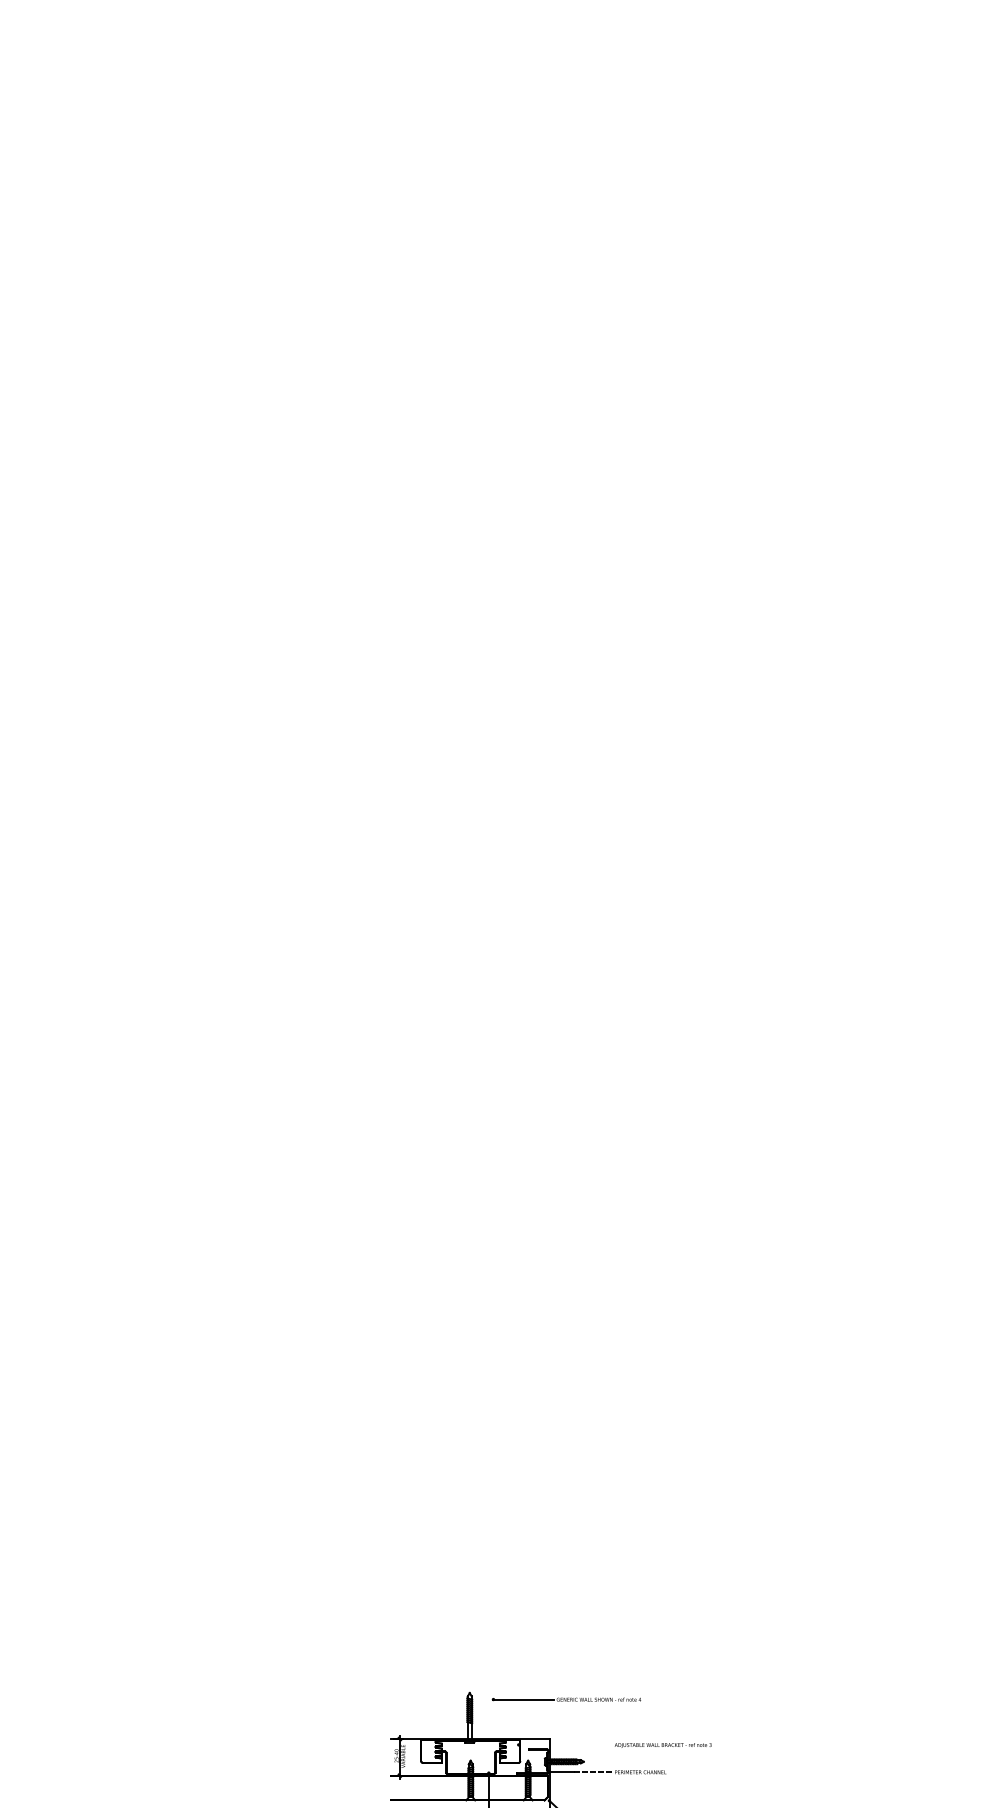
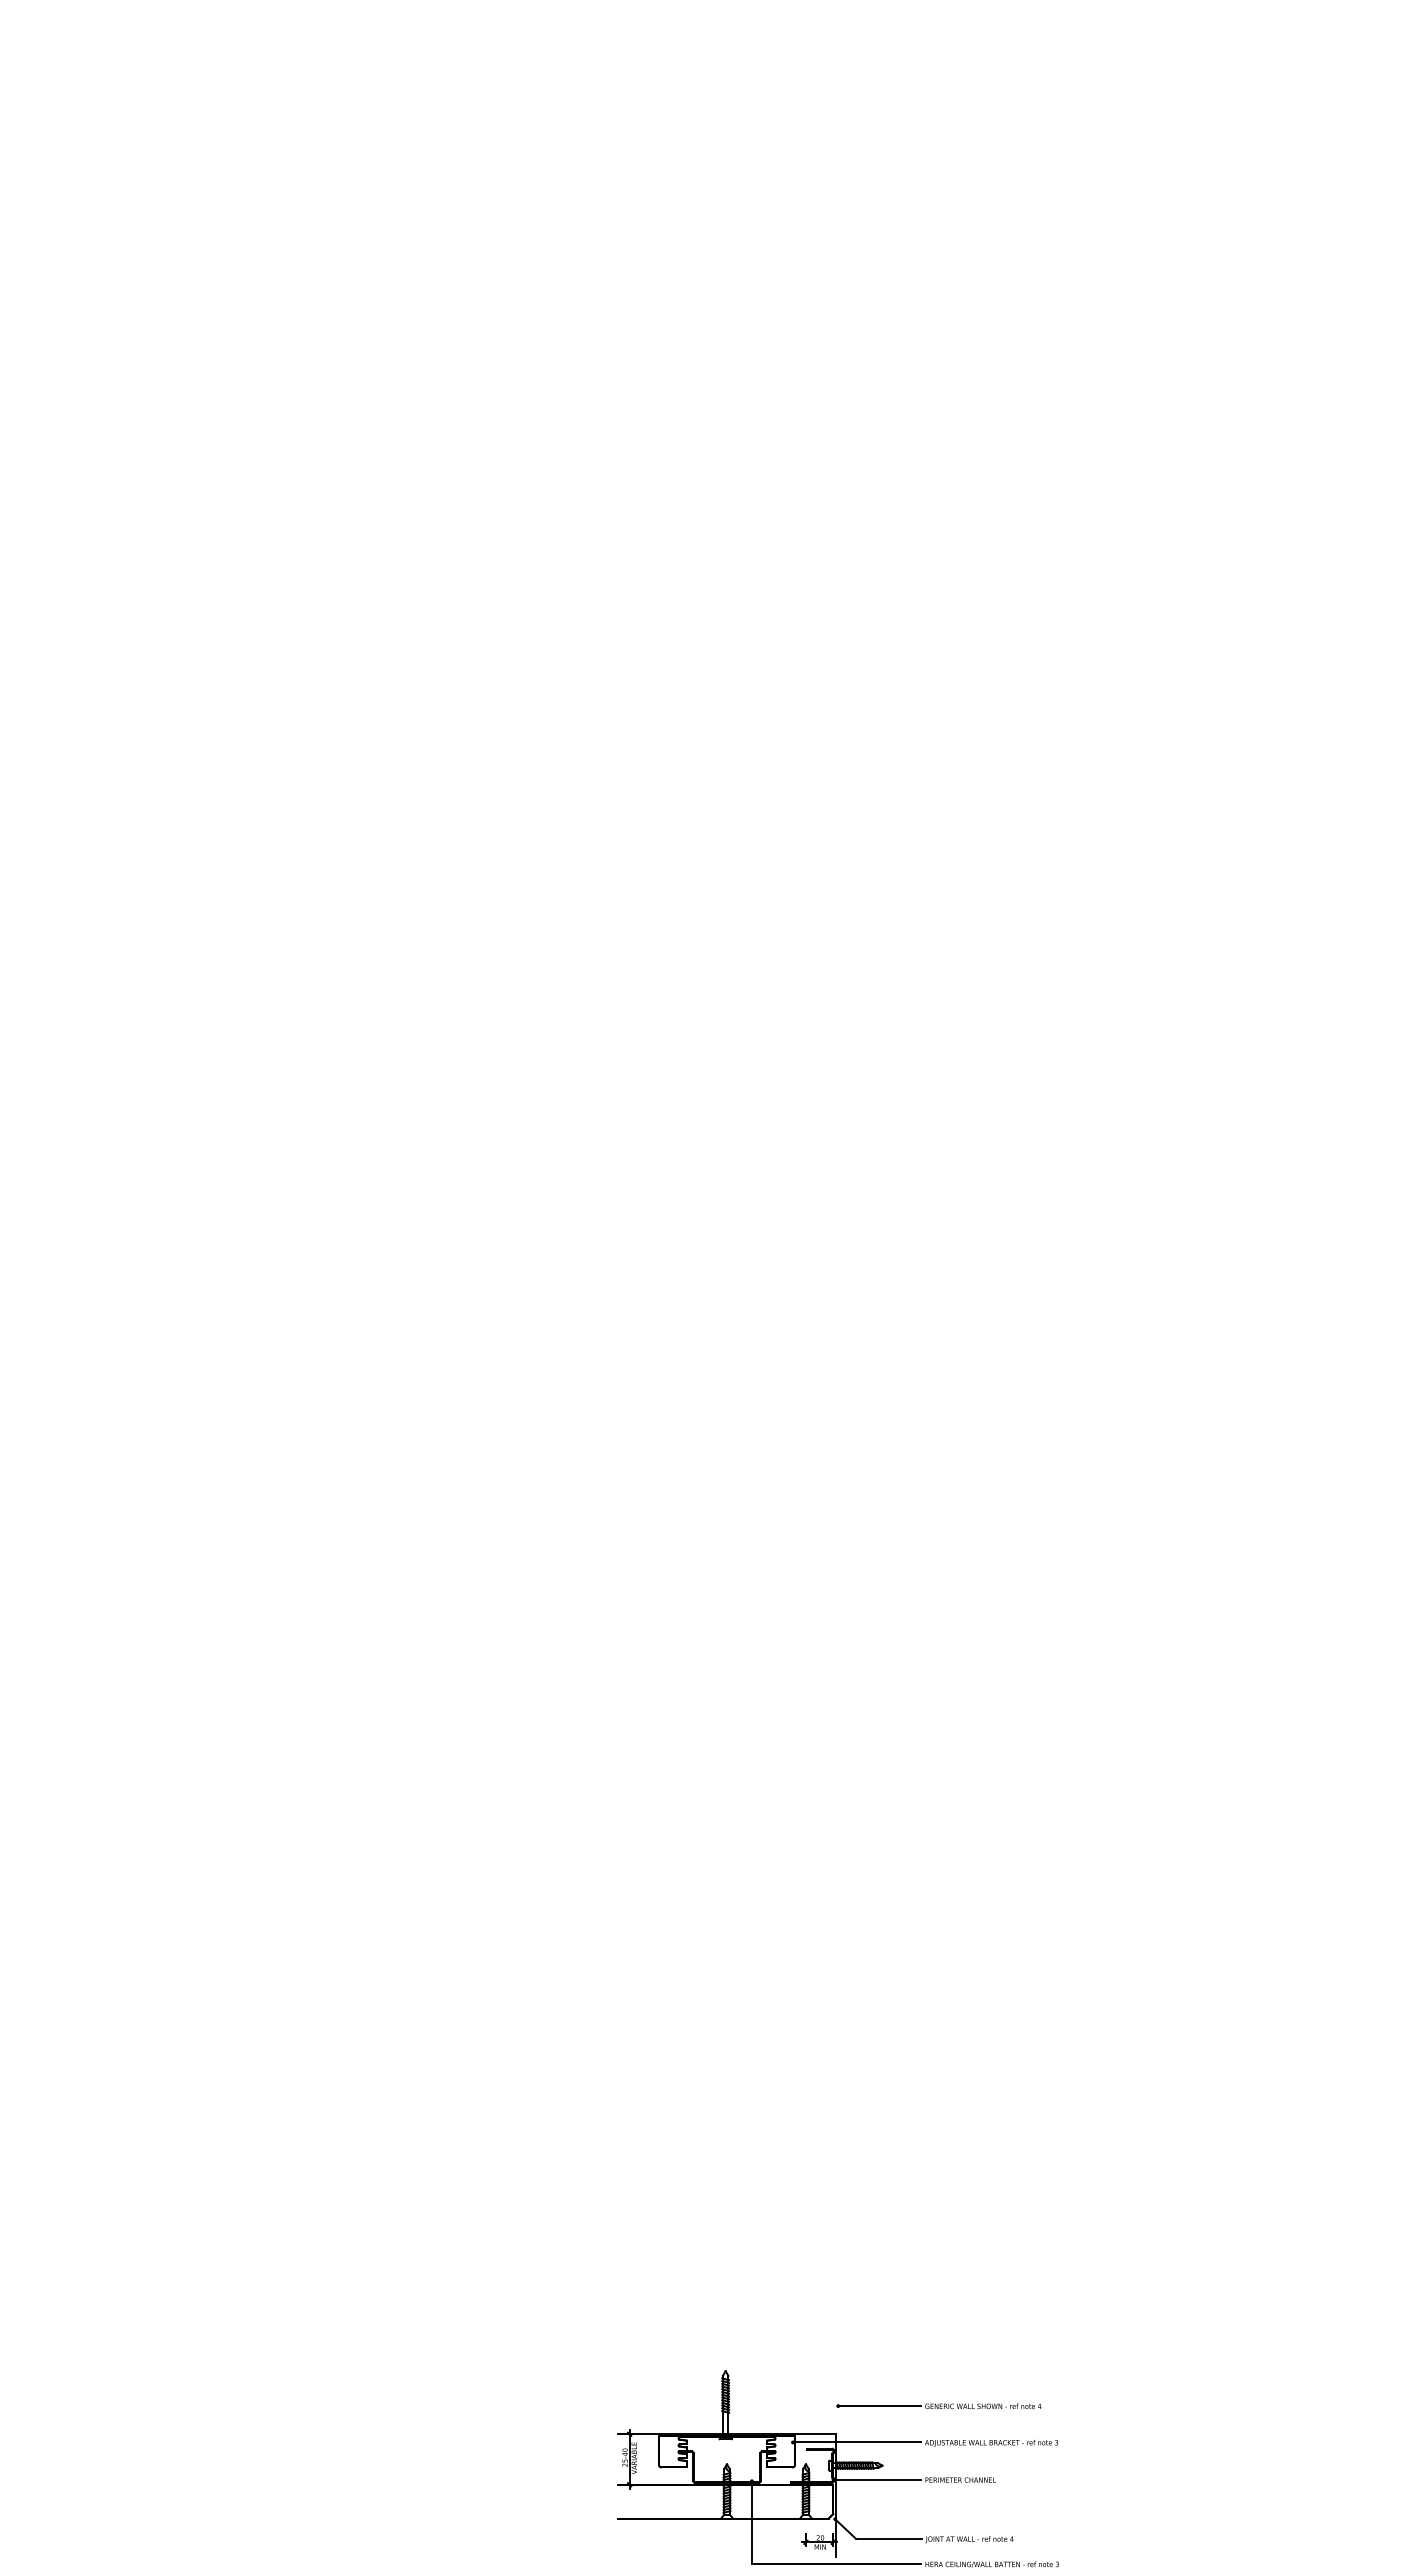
part: (566, 1699) -> (938, 2406), moved
line: (564, 1744) -> (856, 2442), added
line: (593, 1771) -> (895, 2479), dashed -> solid

